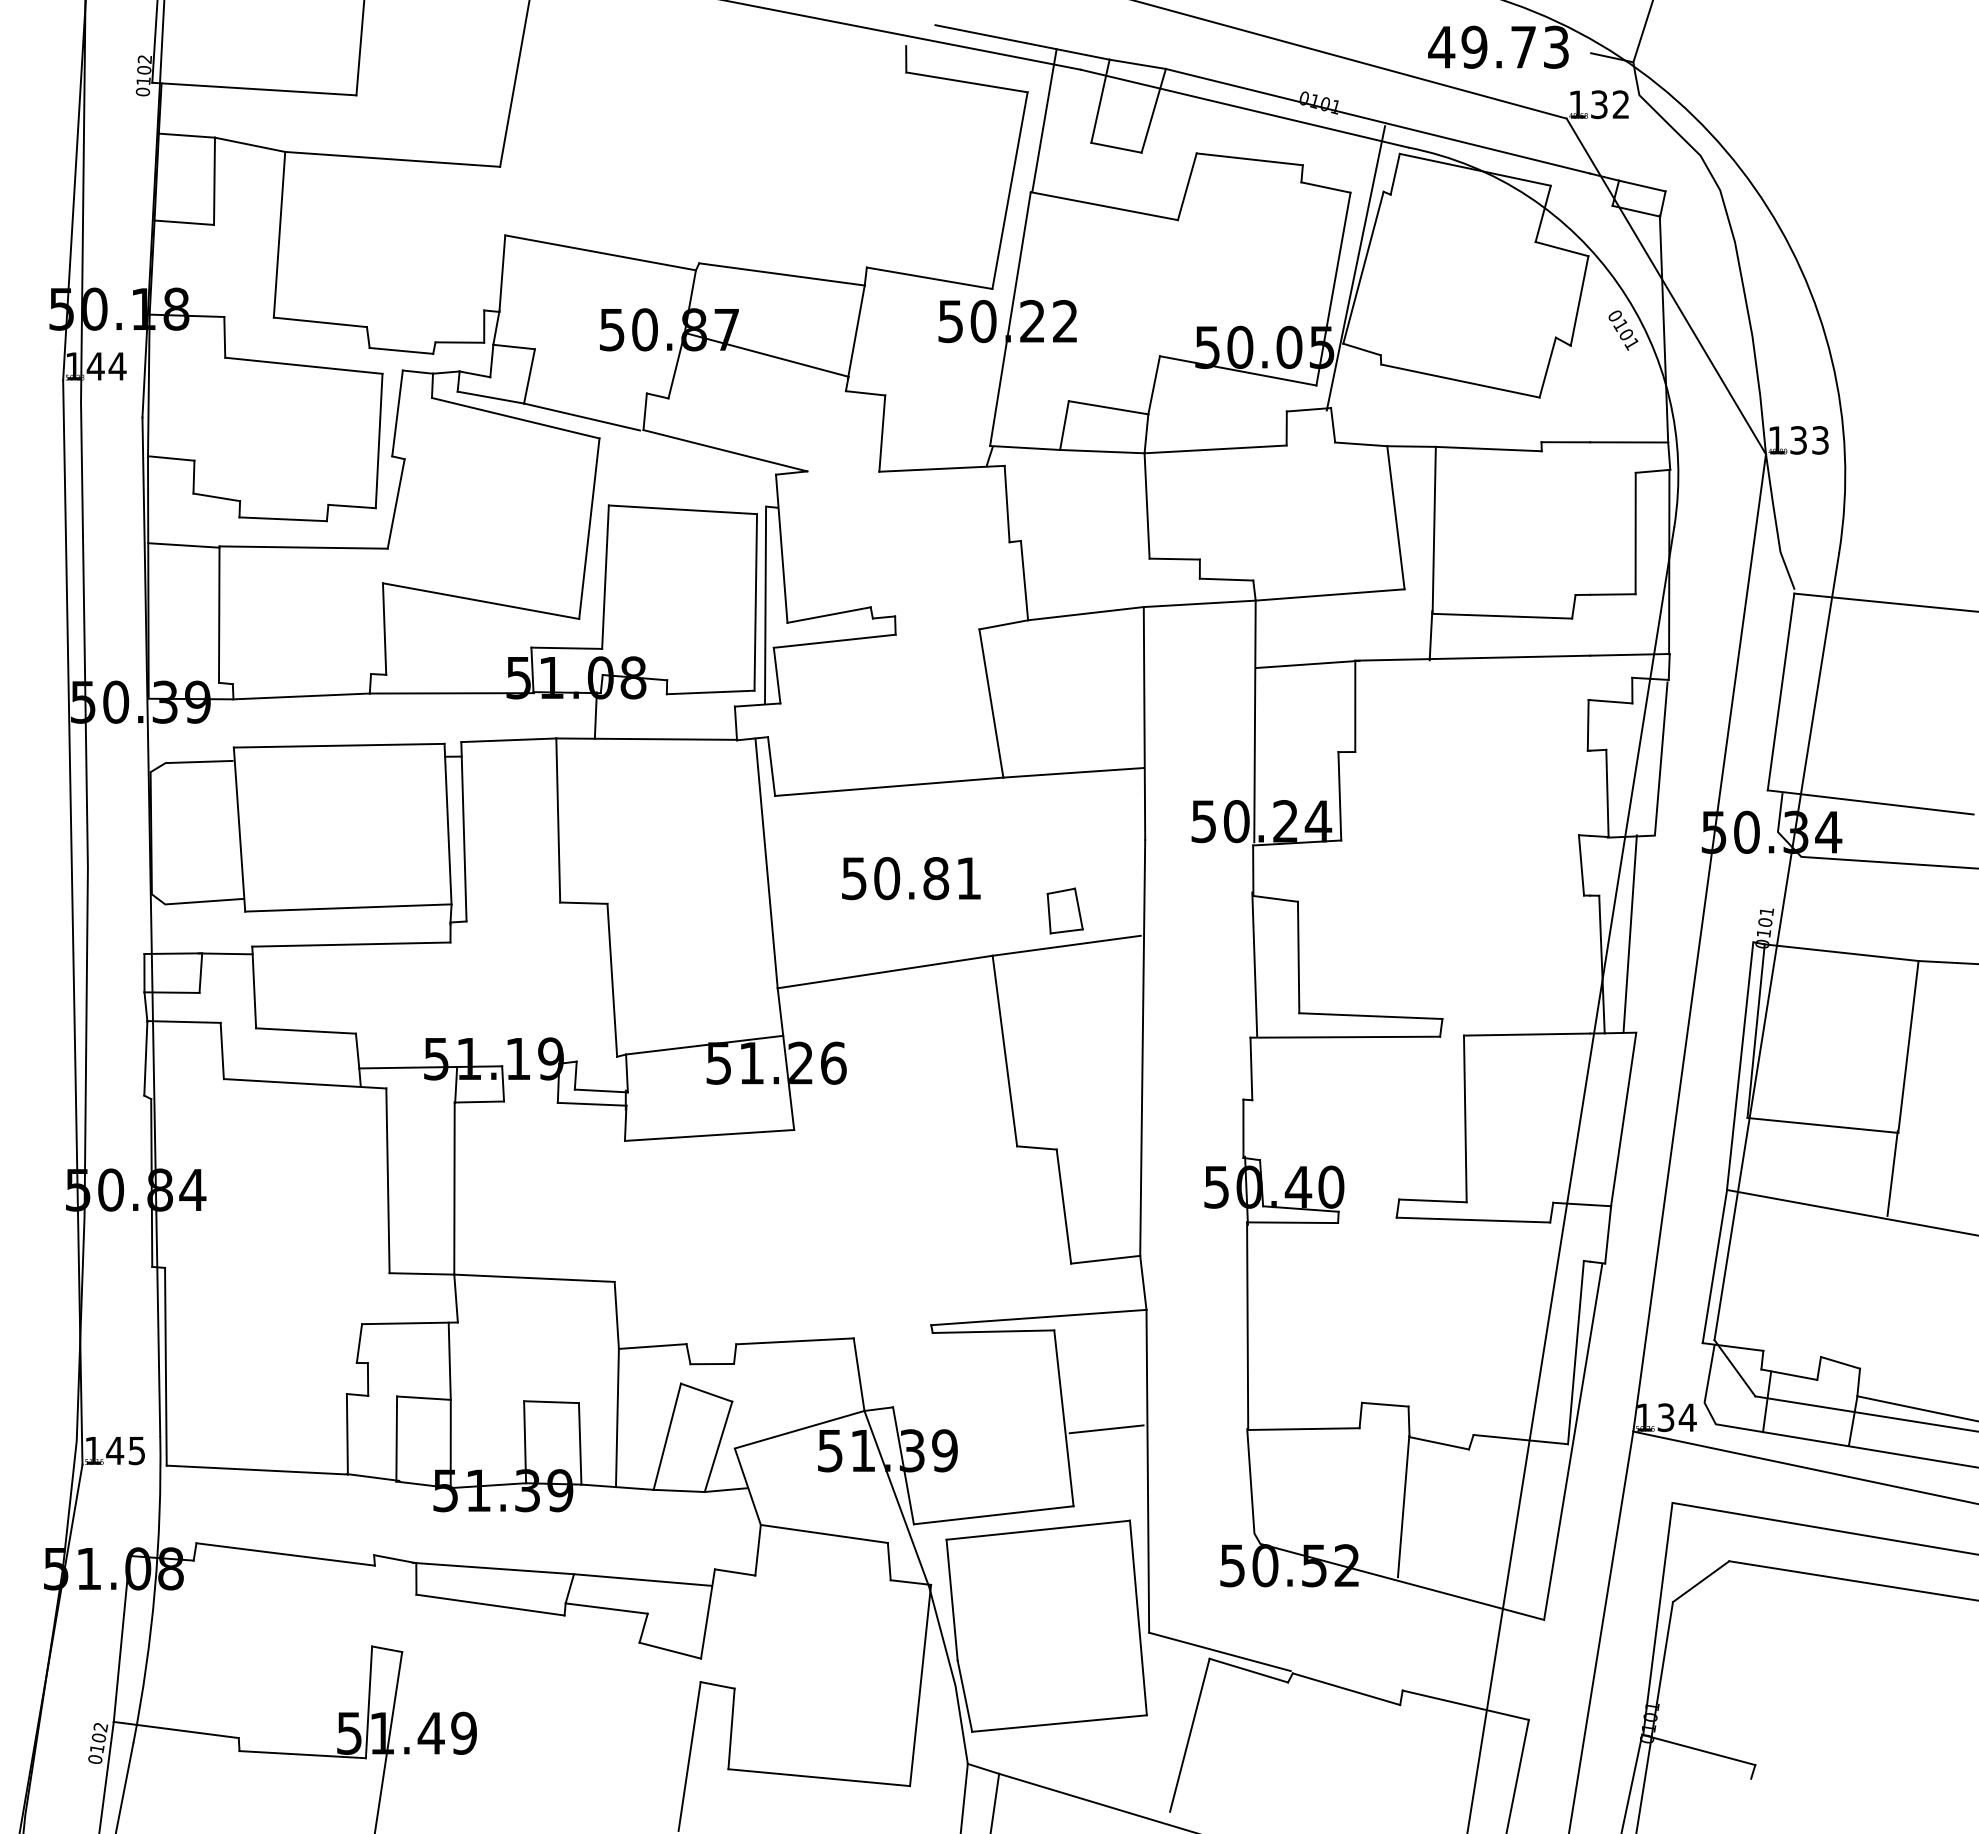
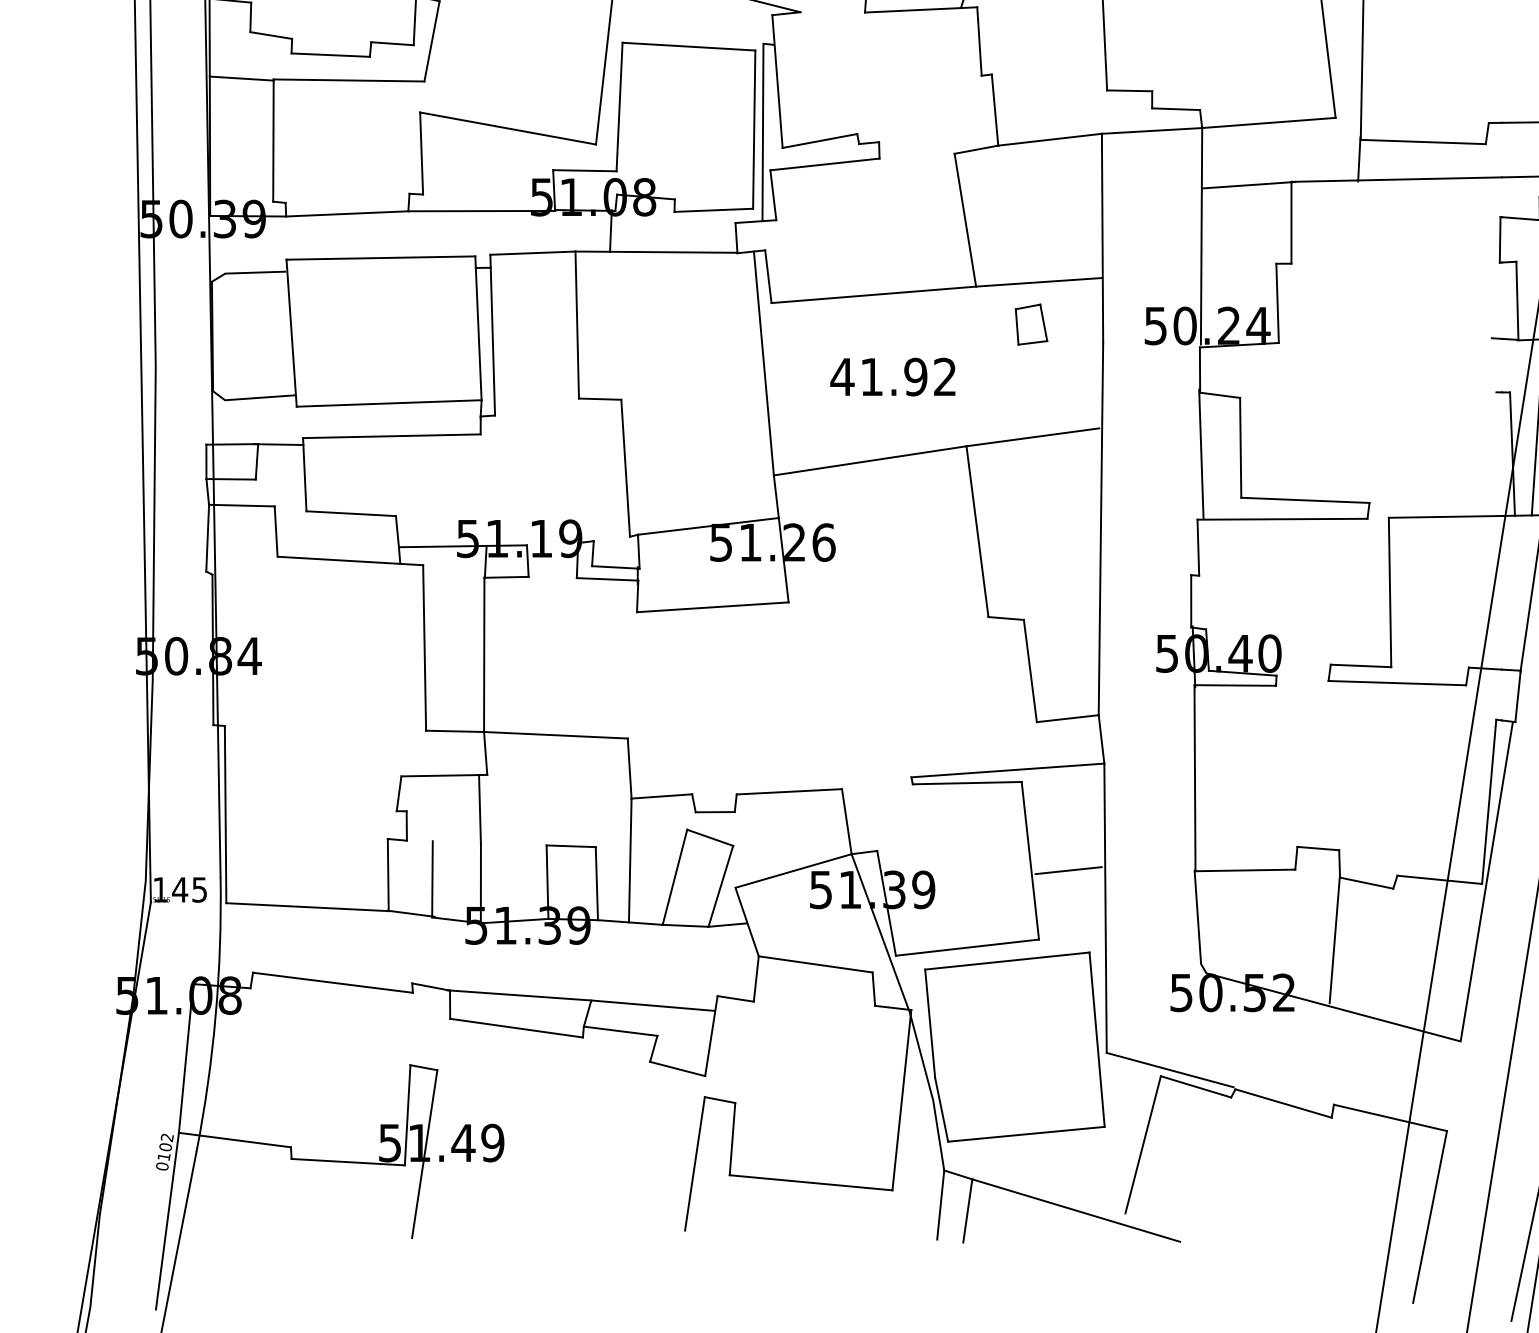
line: (1581, 865) -> (1494, 365), removed
text: (910, 878) -> (892, 377), 50.81 -> 41.92
part: (1064, 910) -> (1030, 324), moved
line: (423, 1397) -> (456, 842), removed

